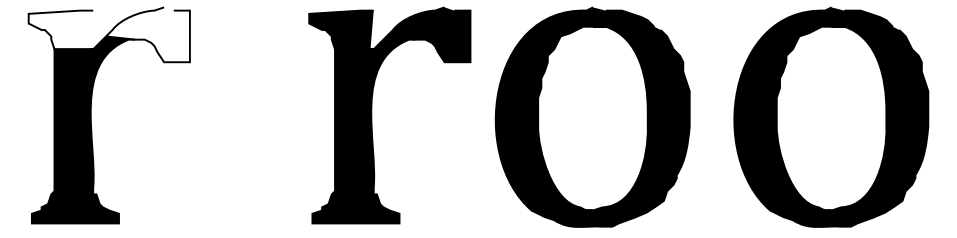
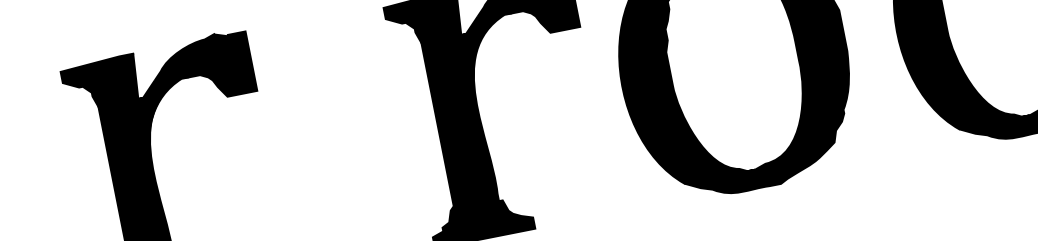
fill: (60, 29) -> (100, 82), added
fill: (147, 34) -> (202, 68), added

